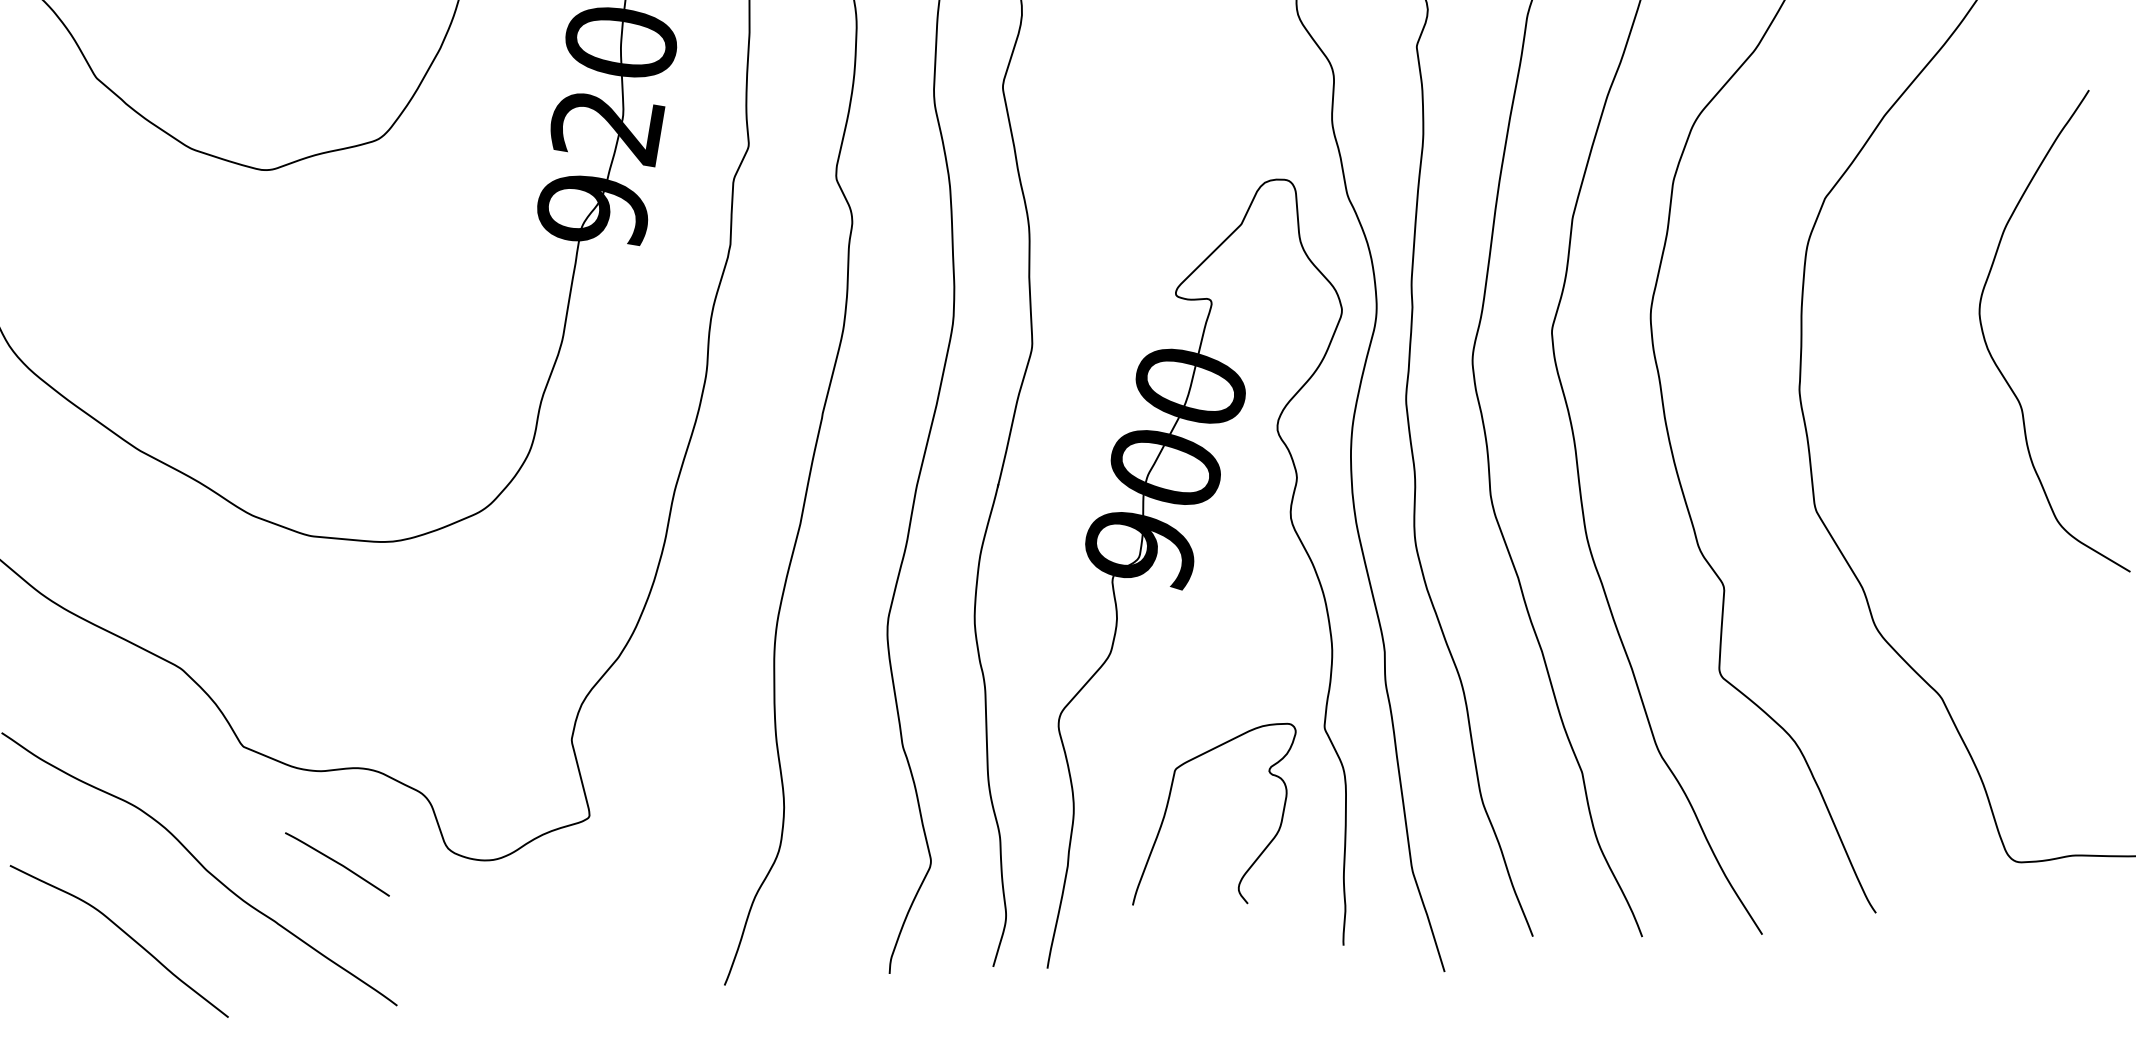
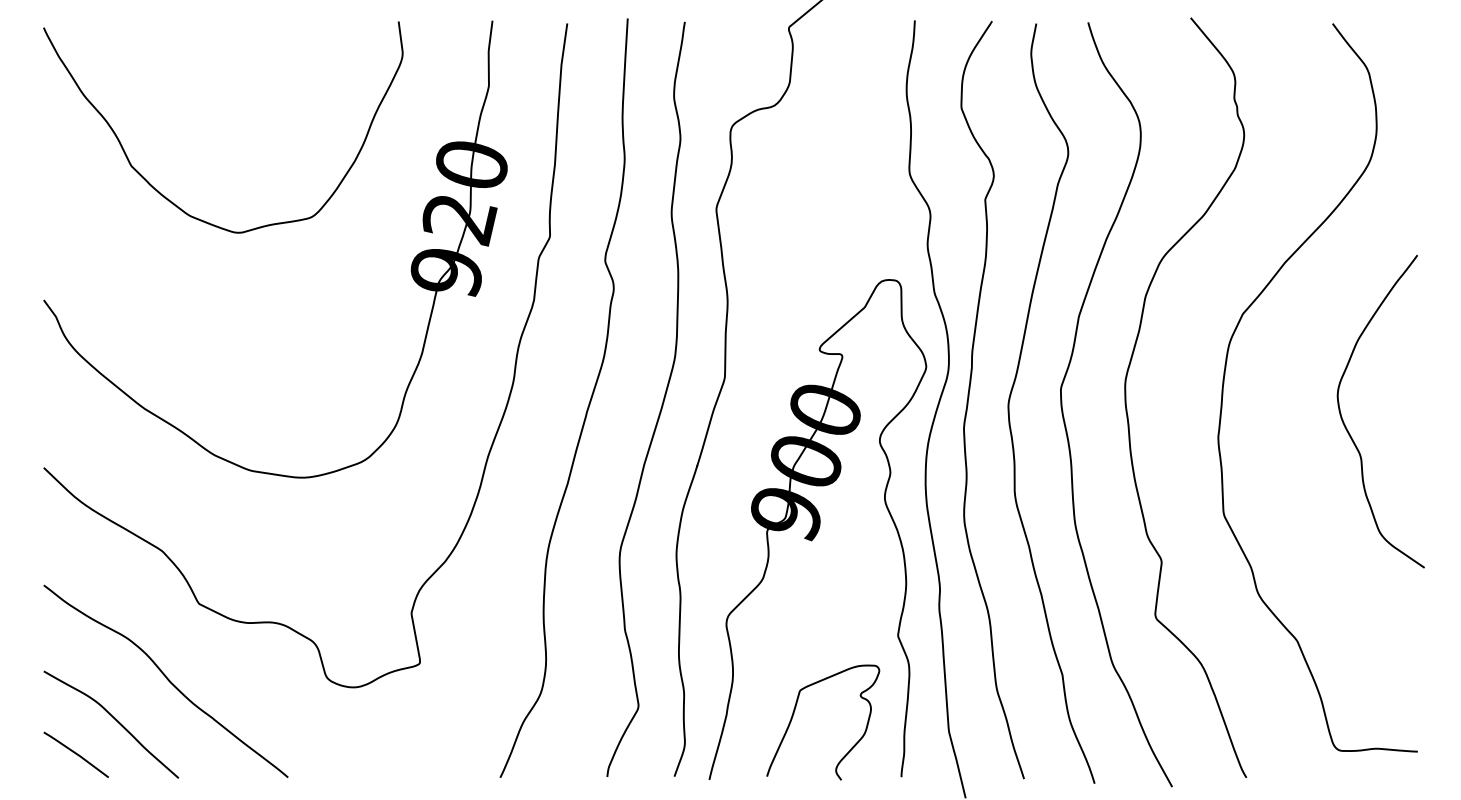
curve: (1169, 805) -> (794, 713), moved
curve: (336, 863) -> (75, 754), moved

